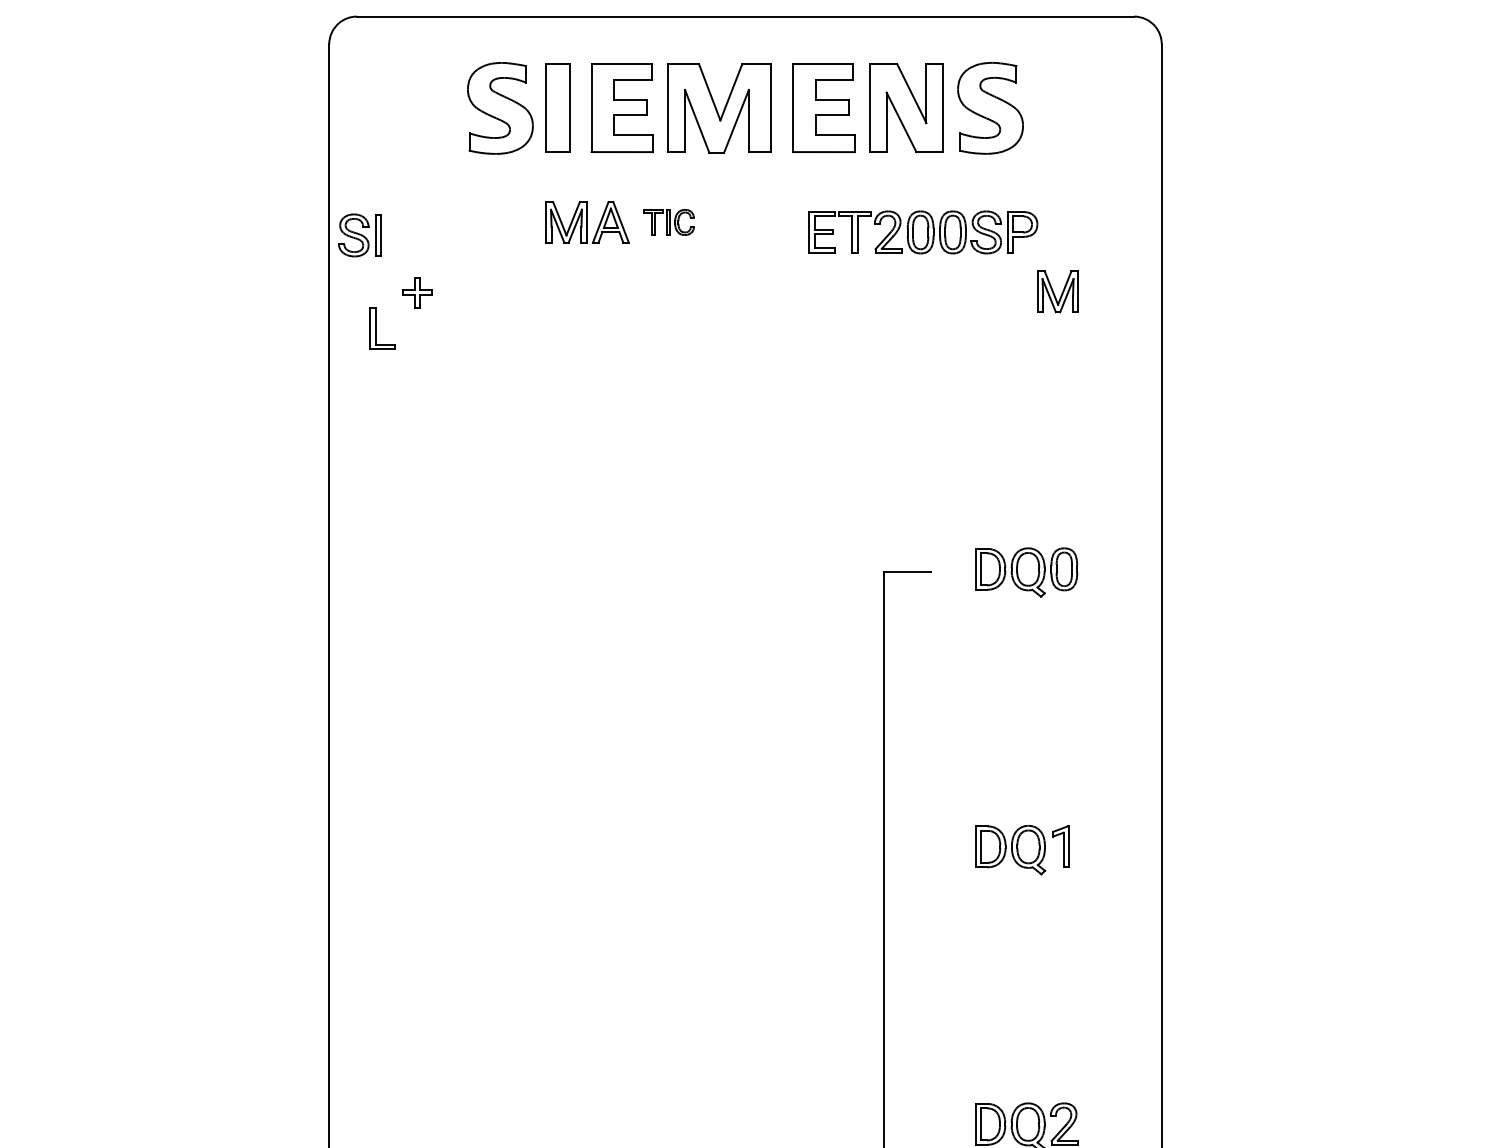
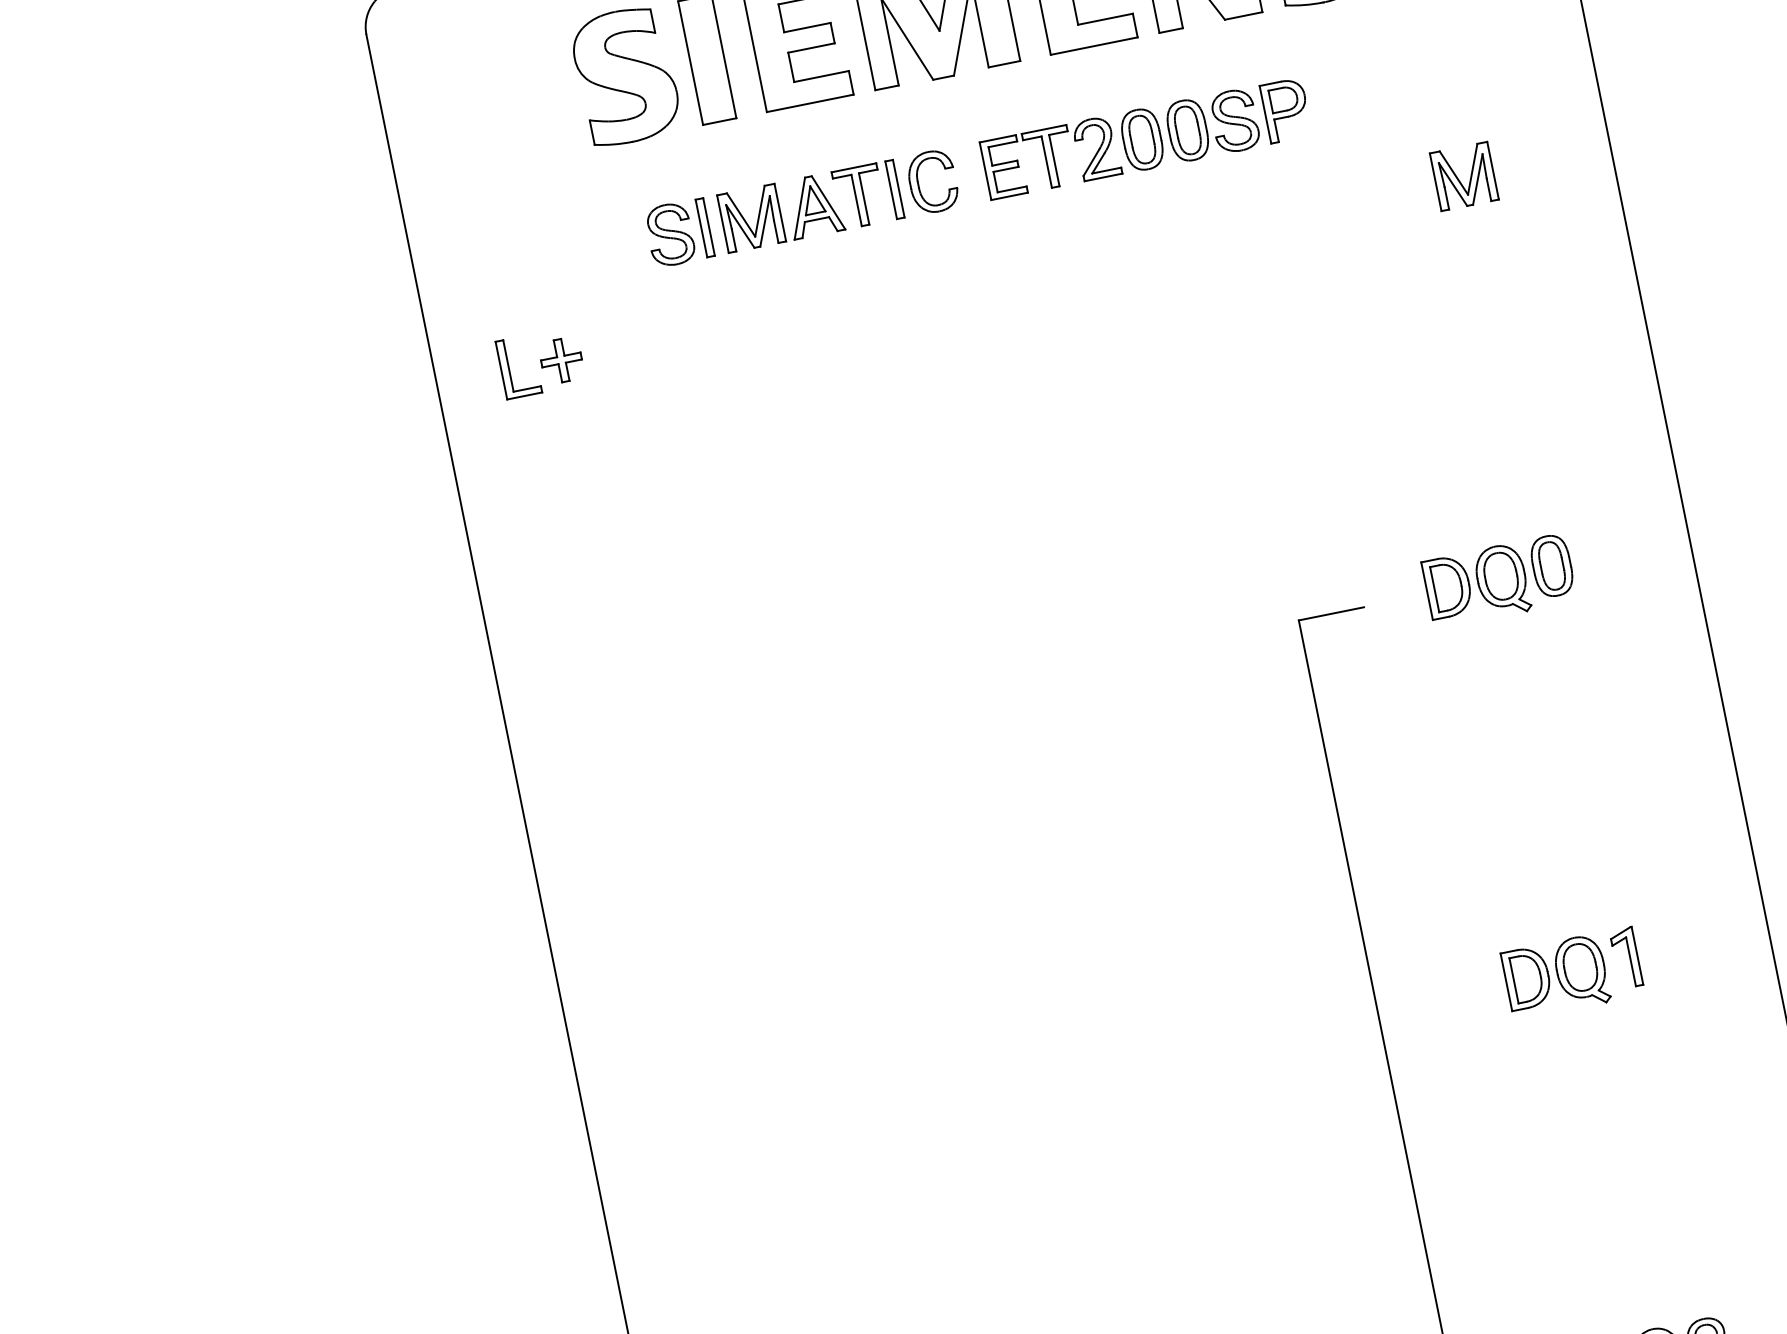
part: (668, 222) -> (895, 189), size x1.67
part: (923, 232) -> (1146, 138), moved
part: (359, 235) -> (678, 233), moved
part: (382, 328) -> (518, 366), moved

